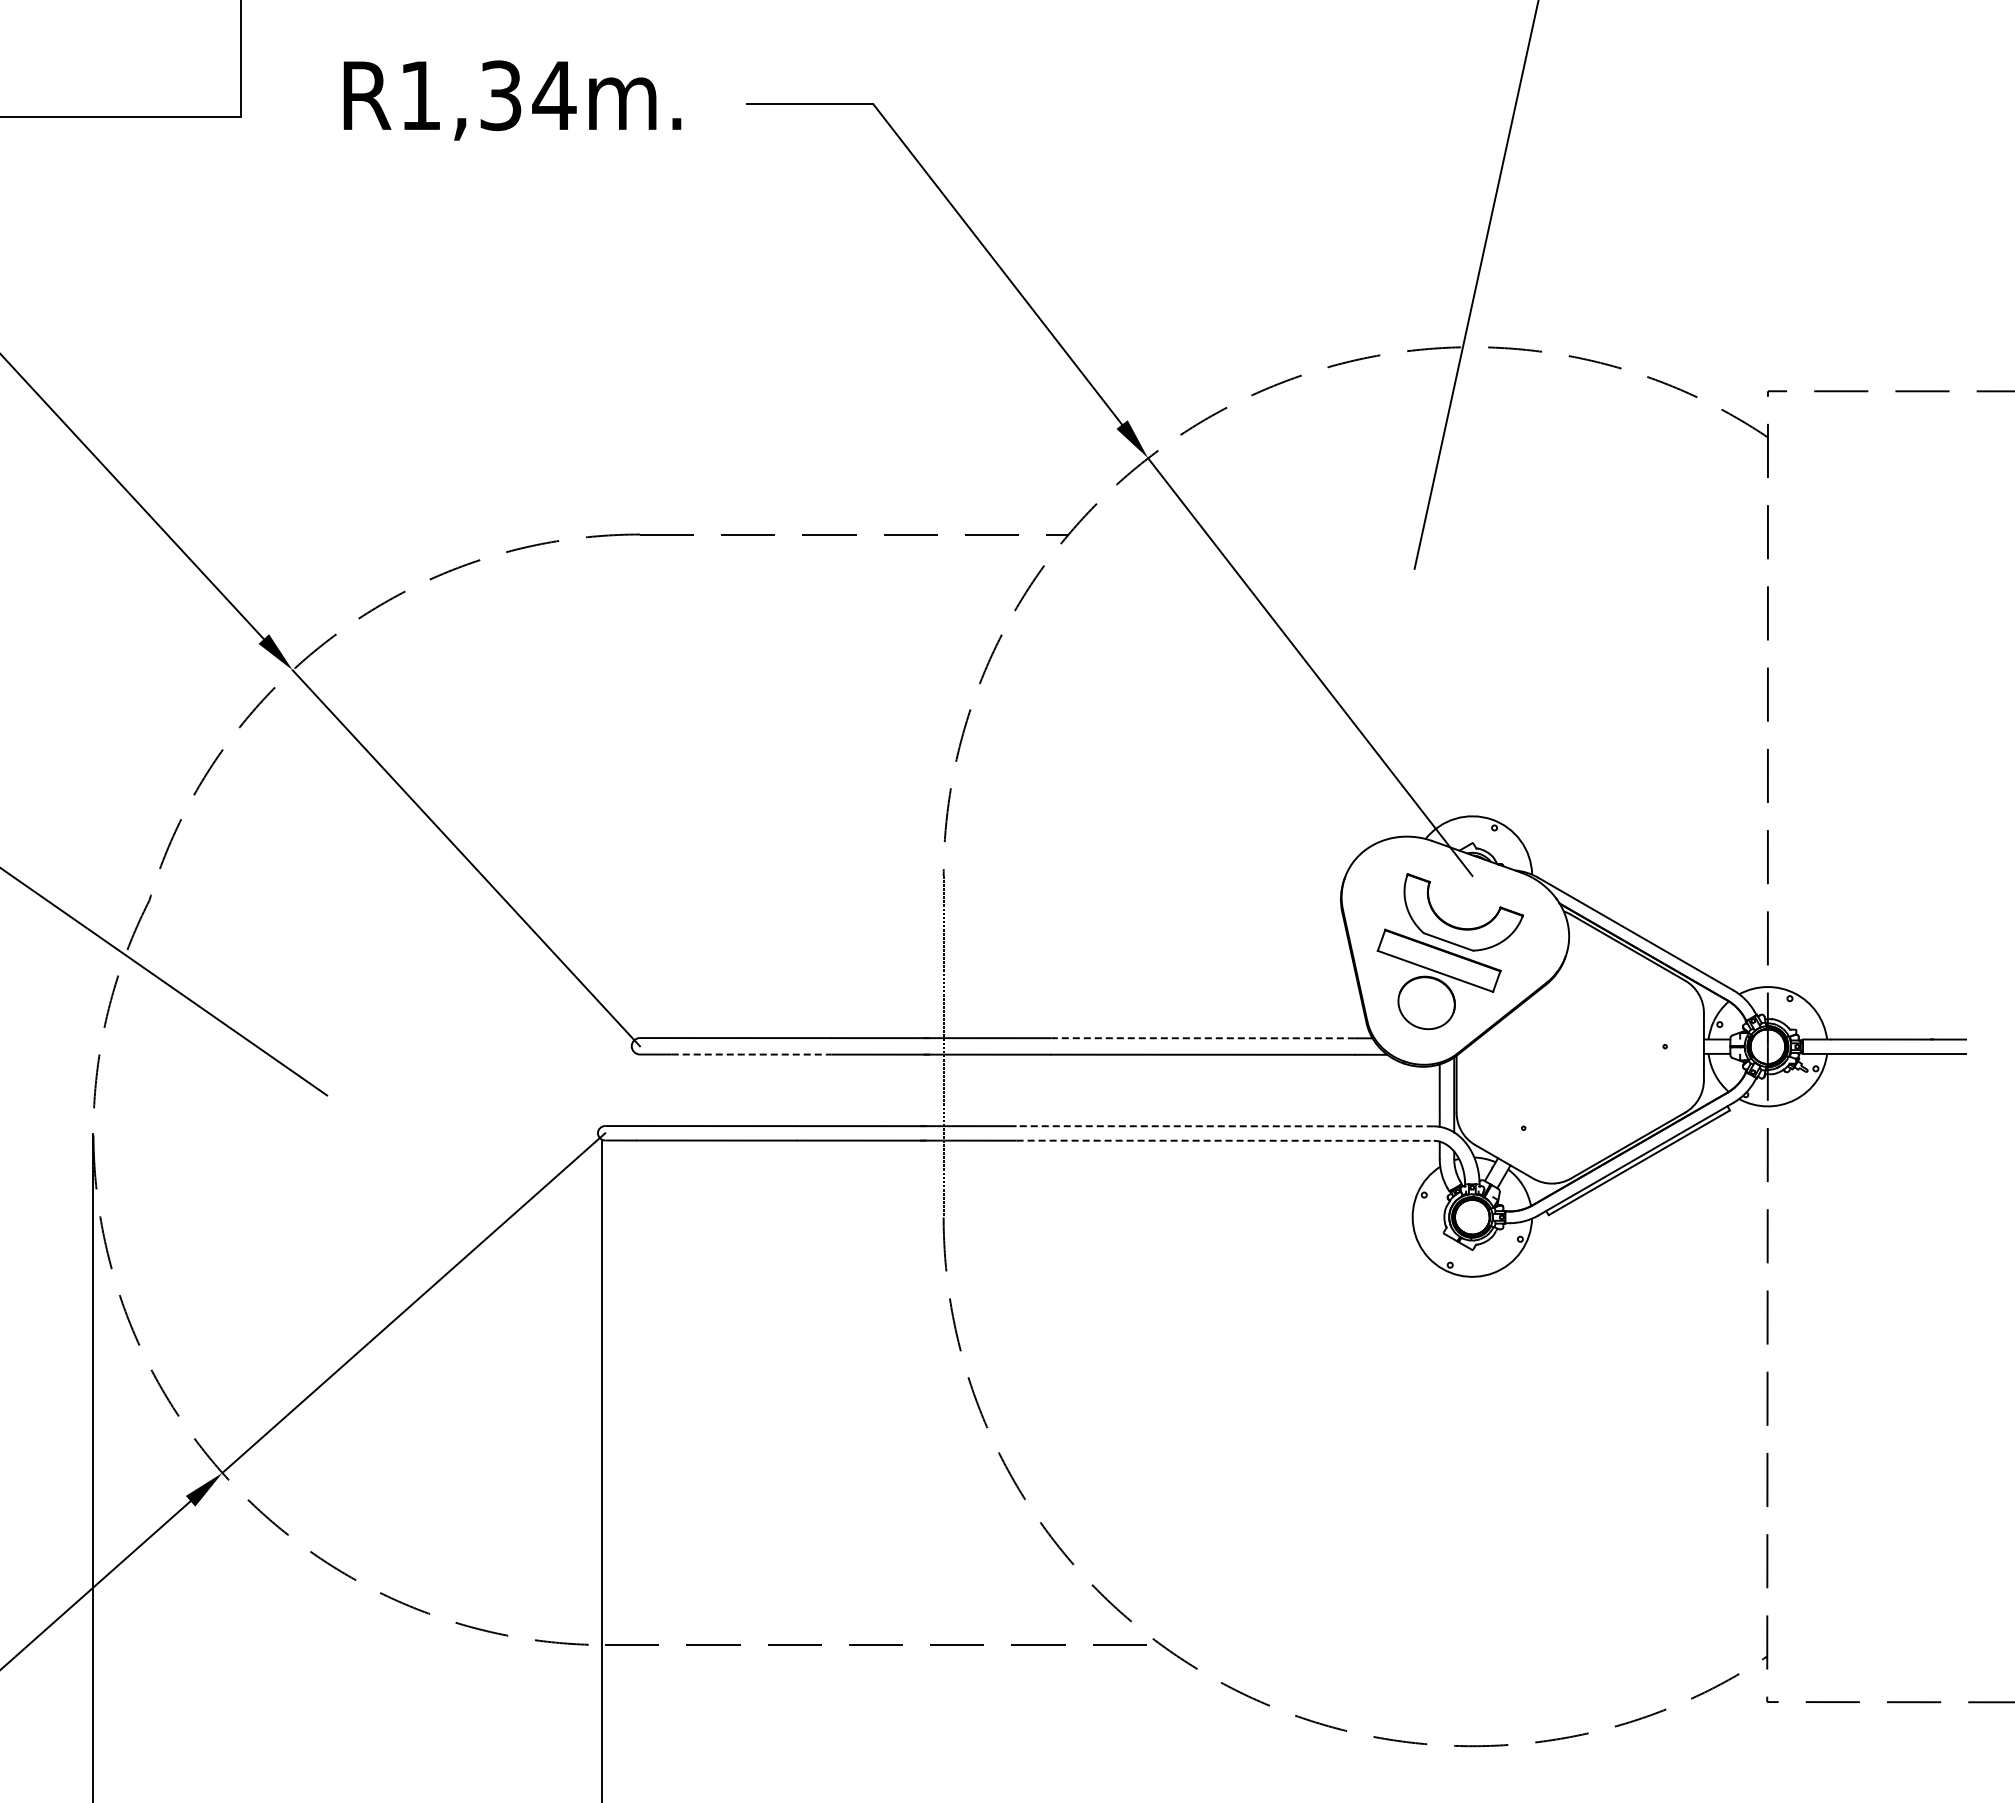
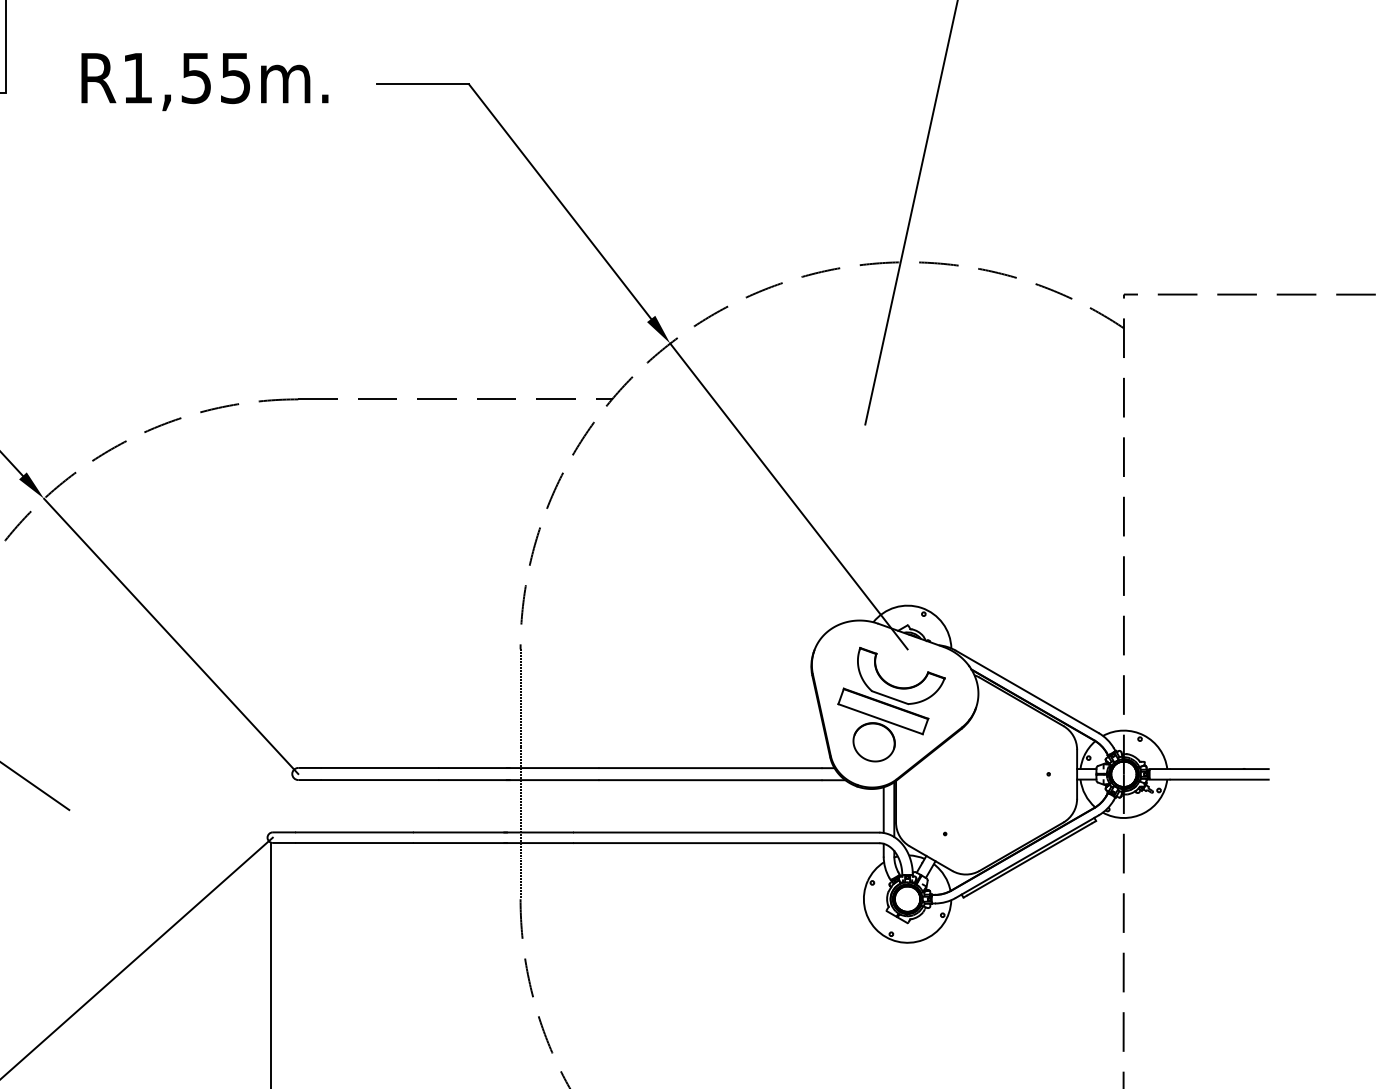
text: (528, 95) -> (216, 78), R1,34m. -> R1,55m.
line: (1203, 1038) -> (710, 768), dashed -> solid
line: (751, 1054) -> (379, 780), dashed -> solid
line: (1225, 1126) -> (726, 832), dashed -> solid
line: (1225, 1140) -> (726, 842), dashed -> solid

